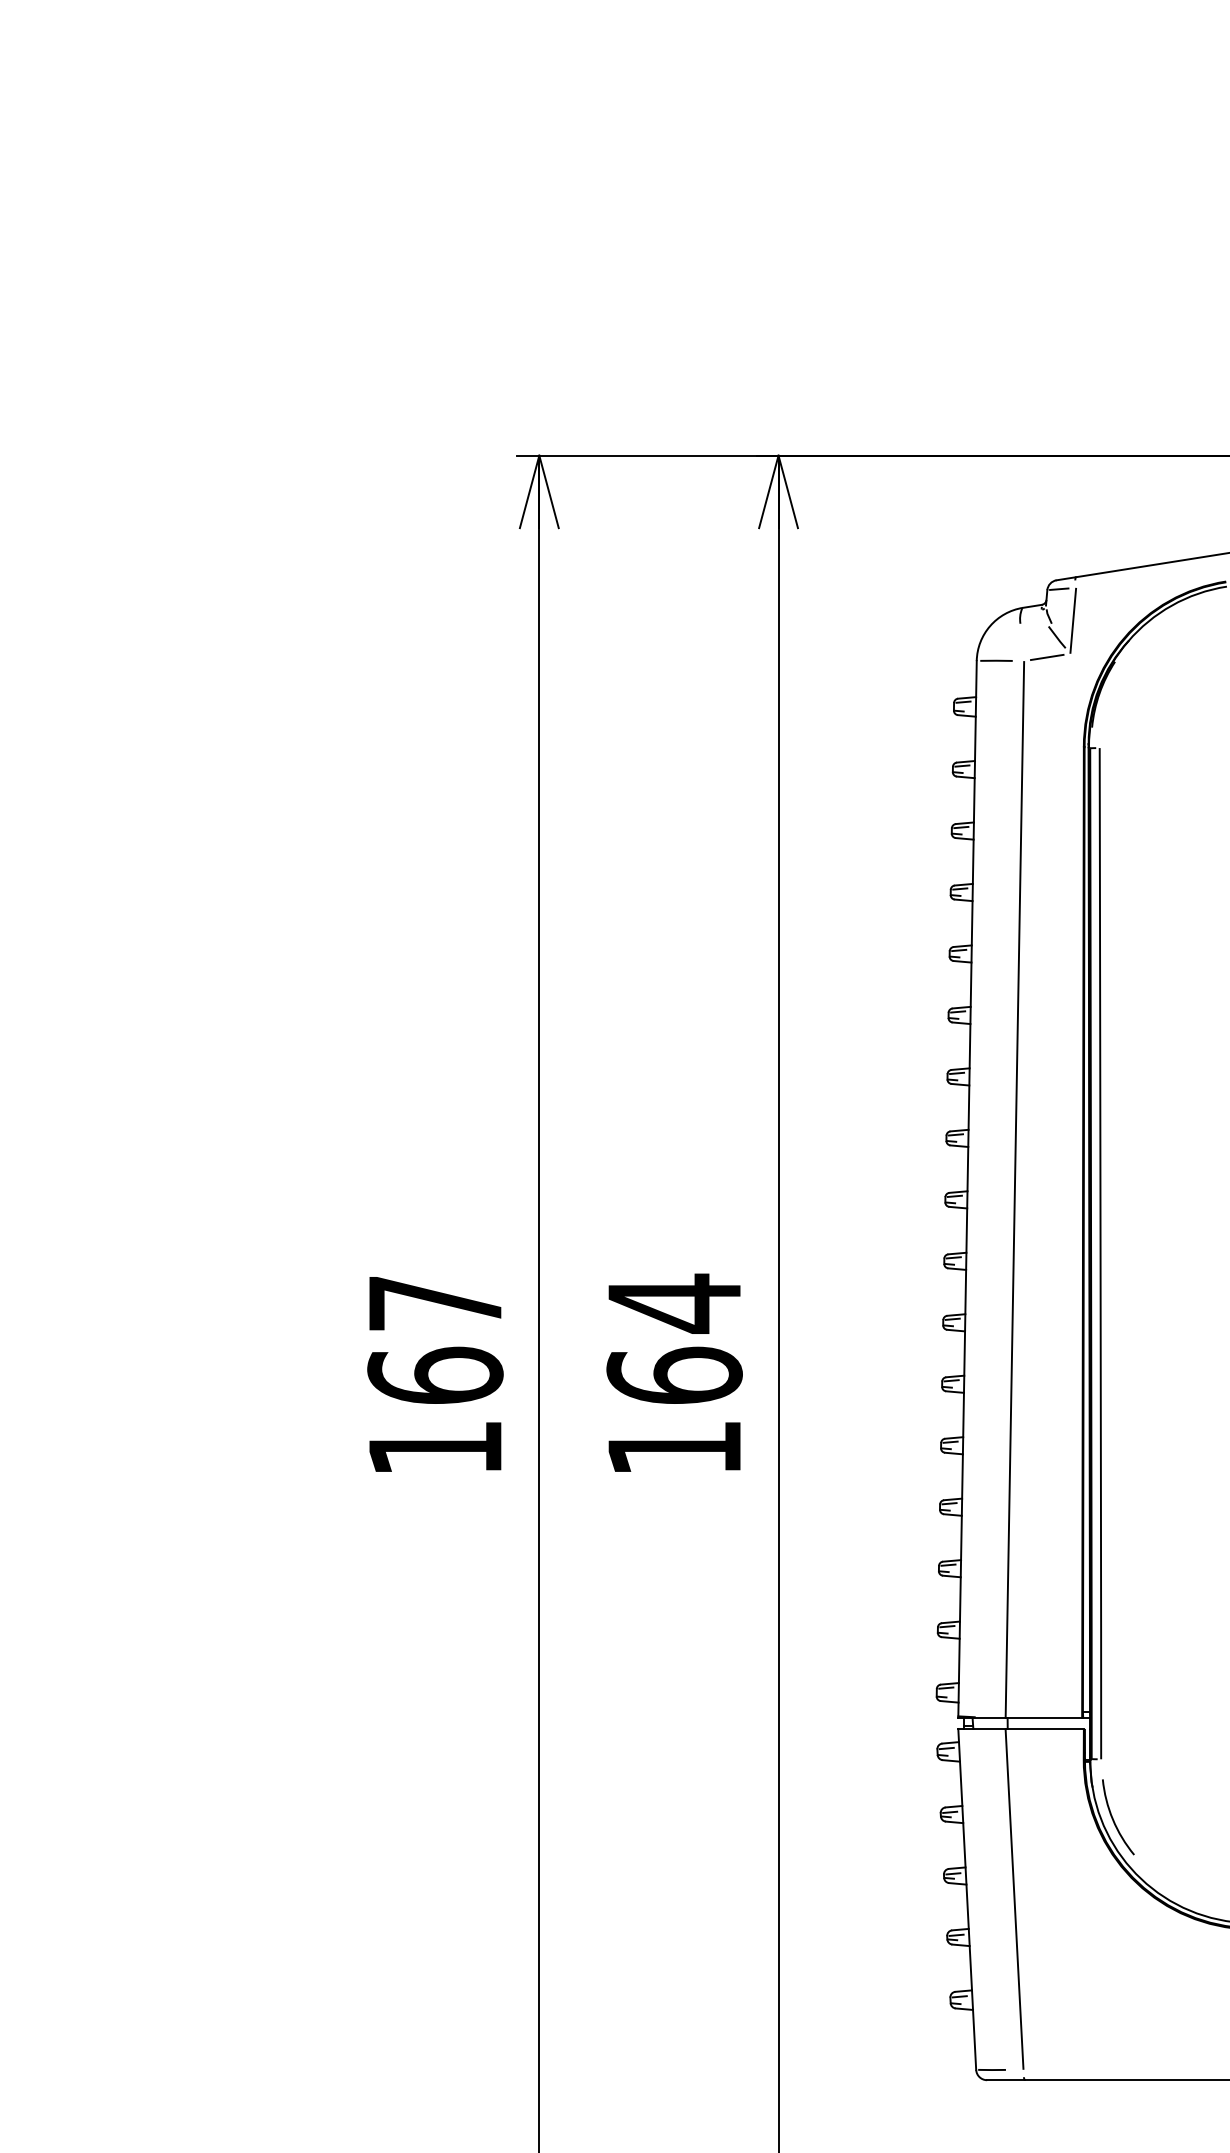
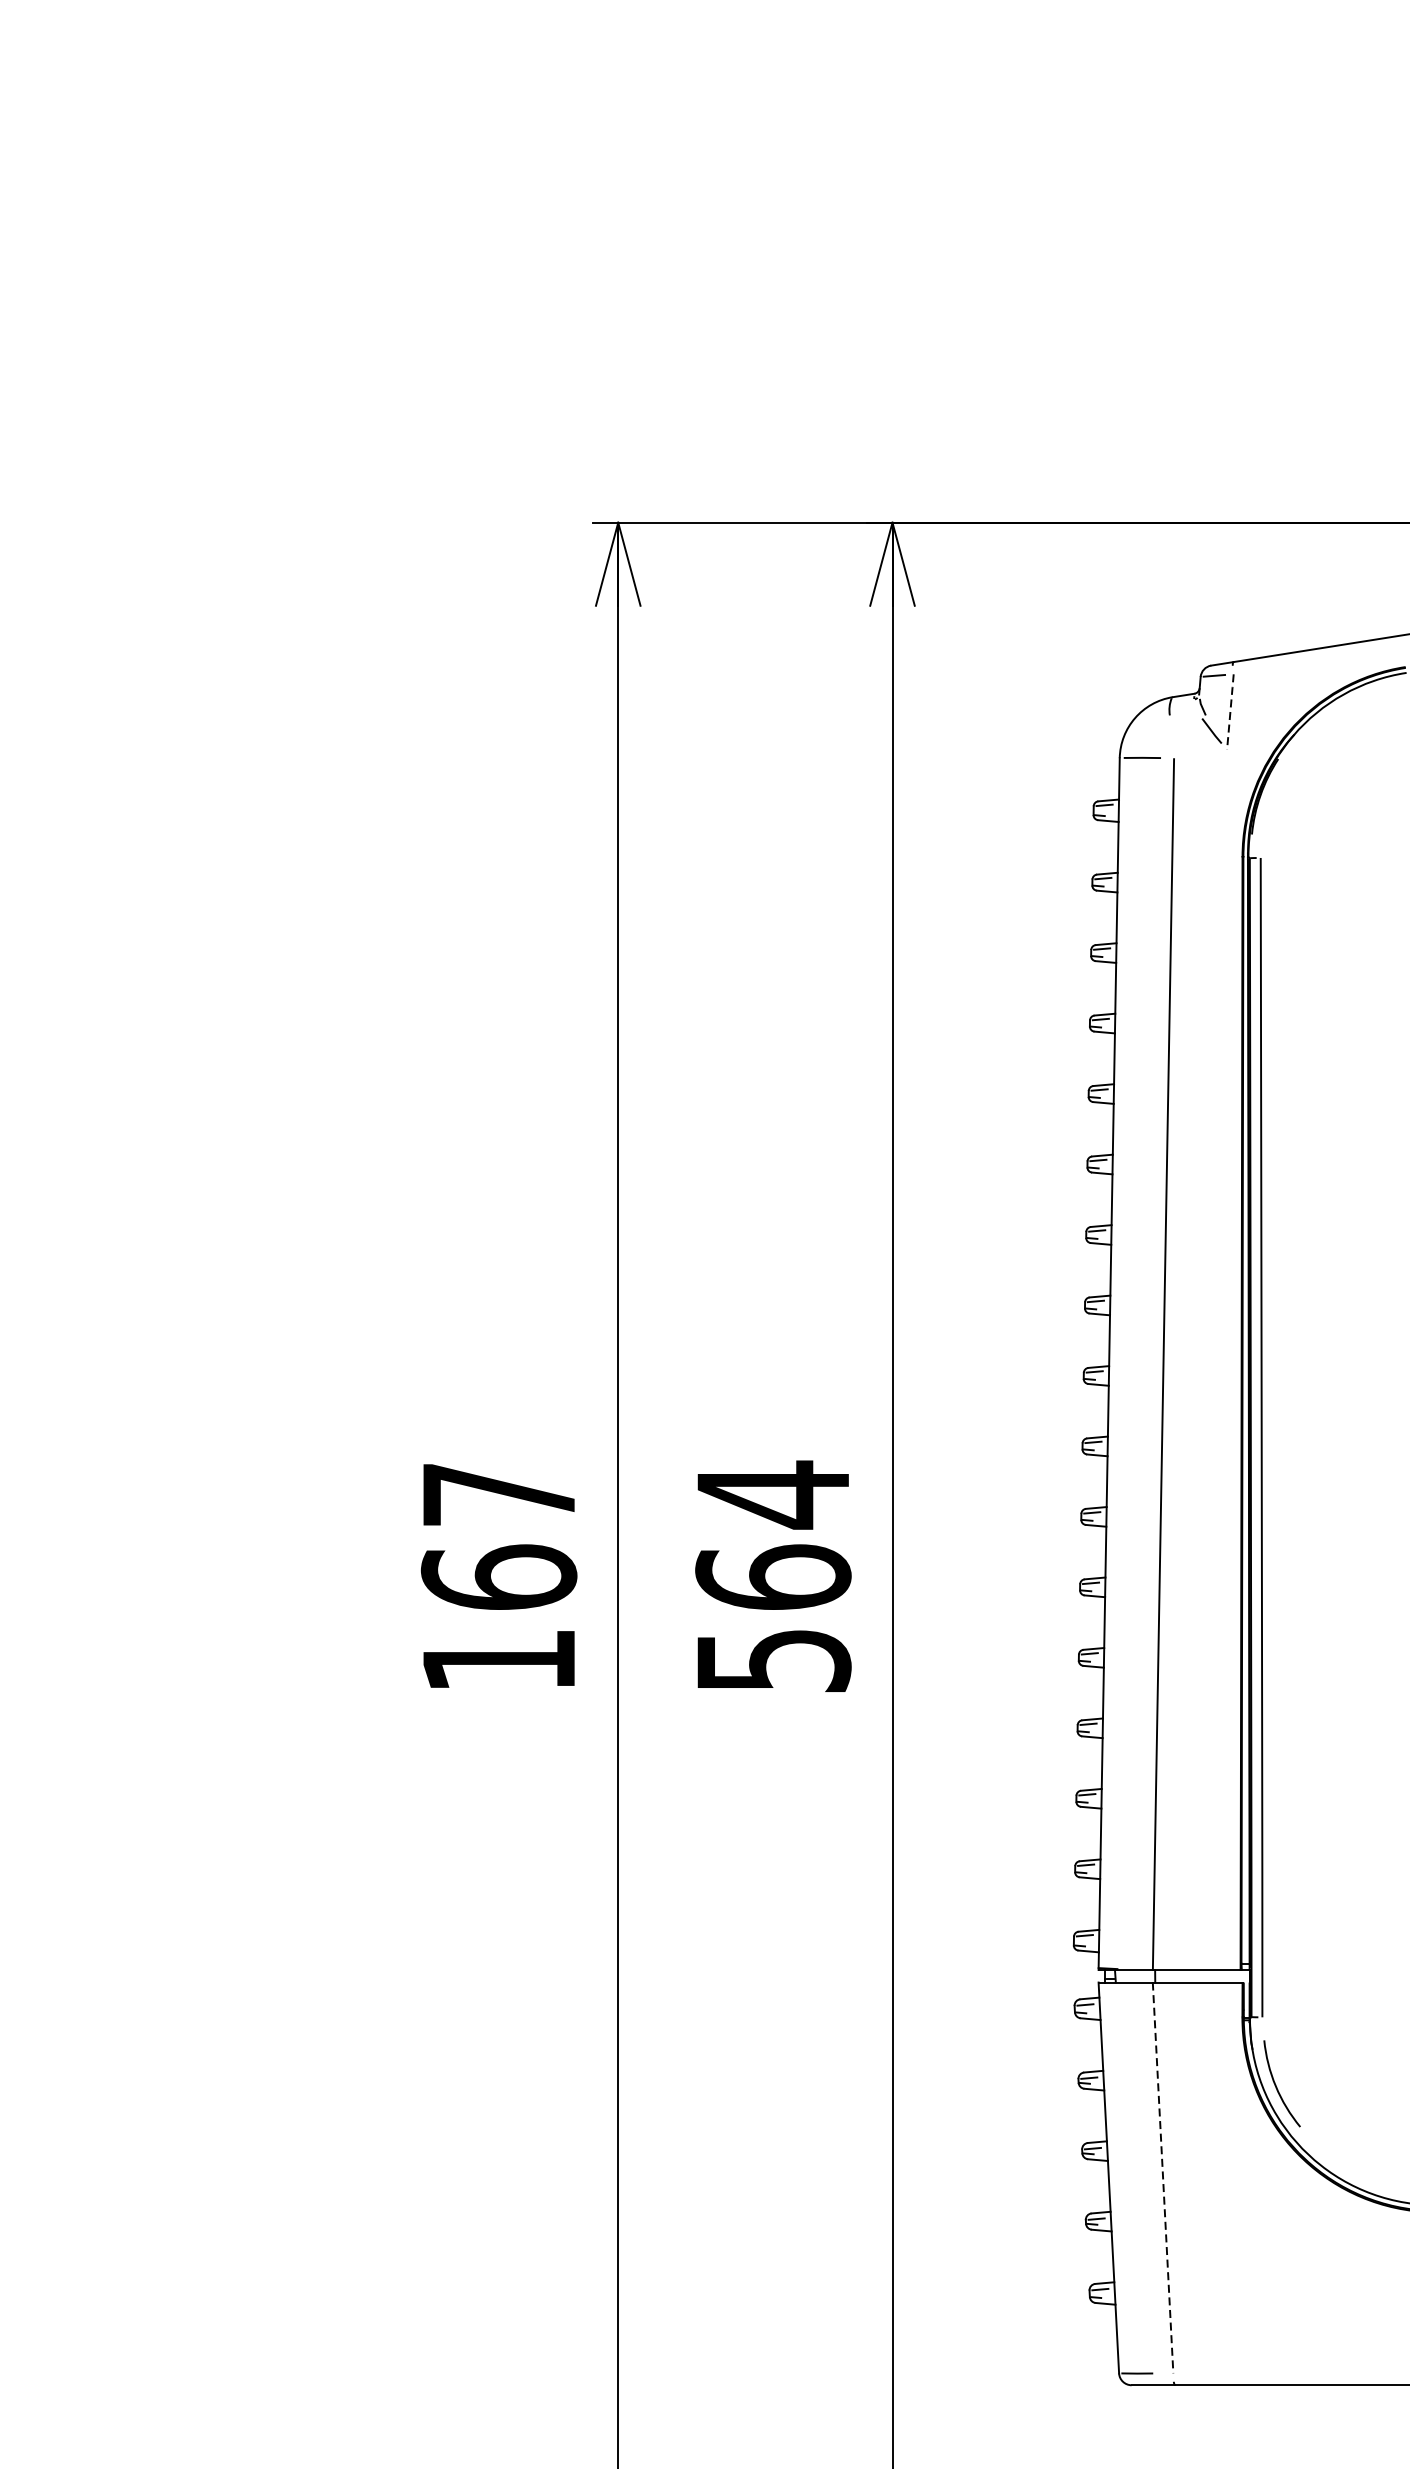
line: (1073, 620) -> (1230, 711), solid -> dashed
line: (1046, 657) -> (1199, 754), removed
text: (675, 1448) -> (774, 1660), 164 -> 564
line: (1014, 1899) -> (1163, 2178), solid -> dashed

